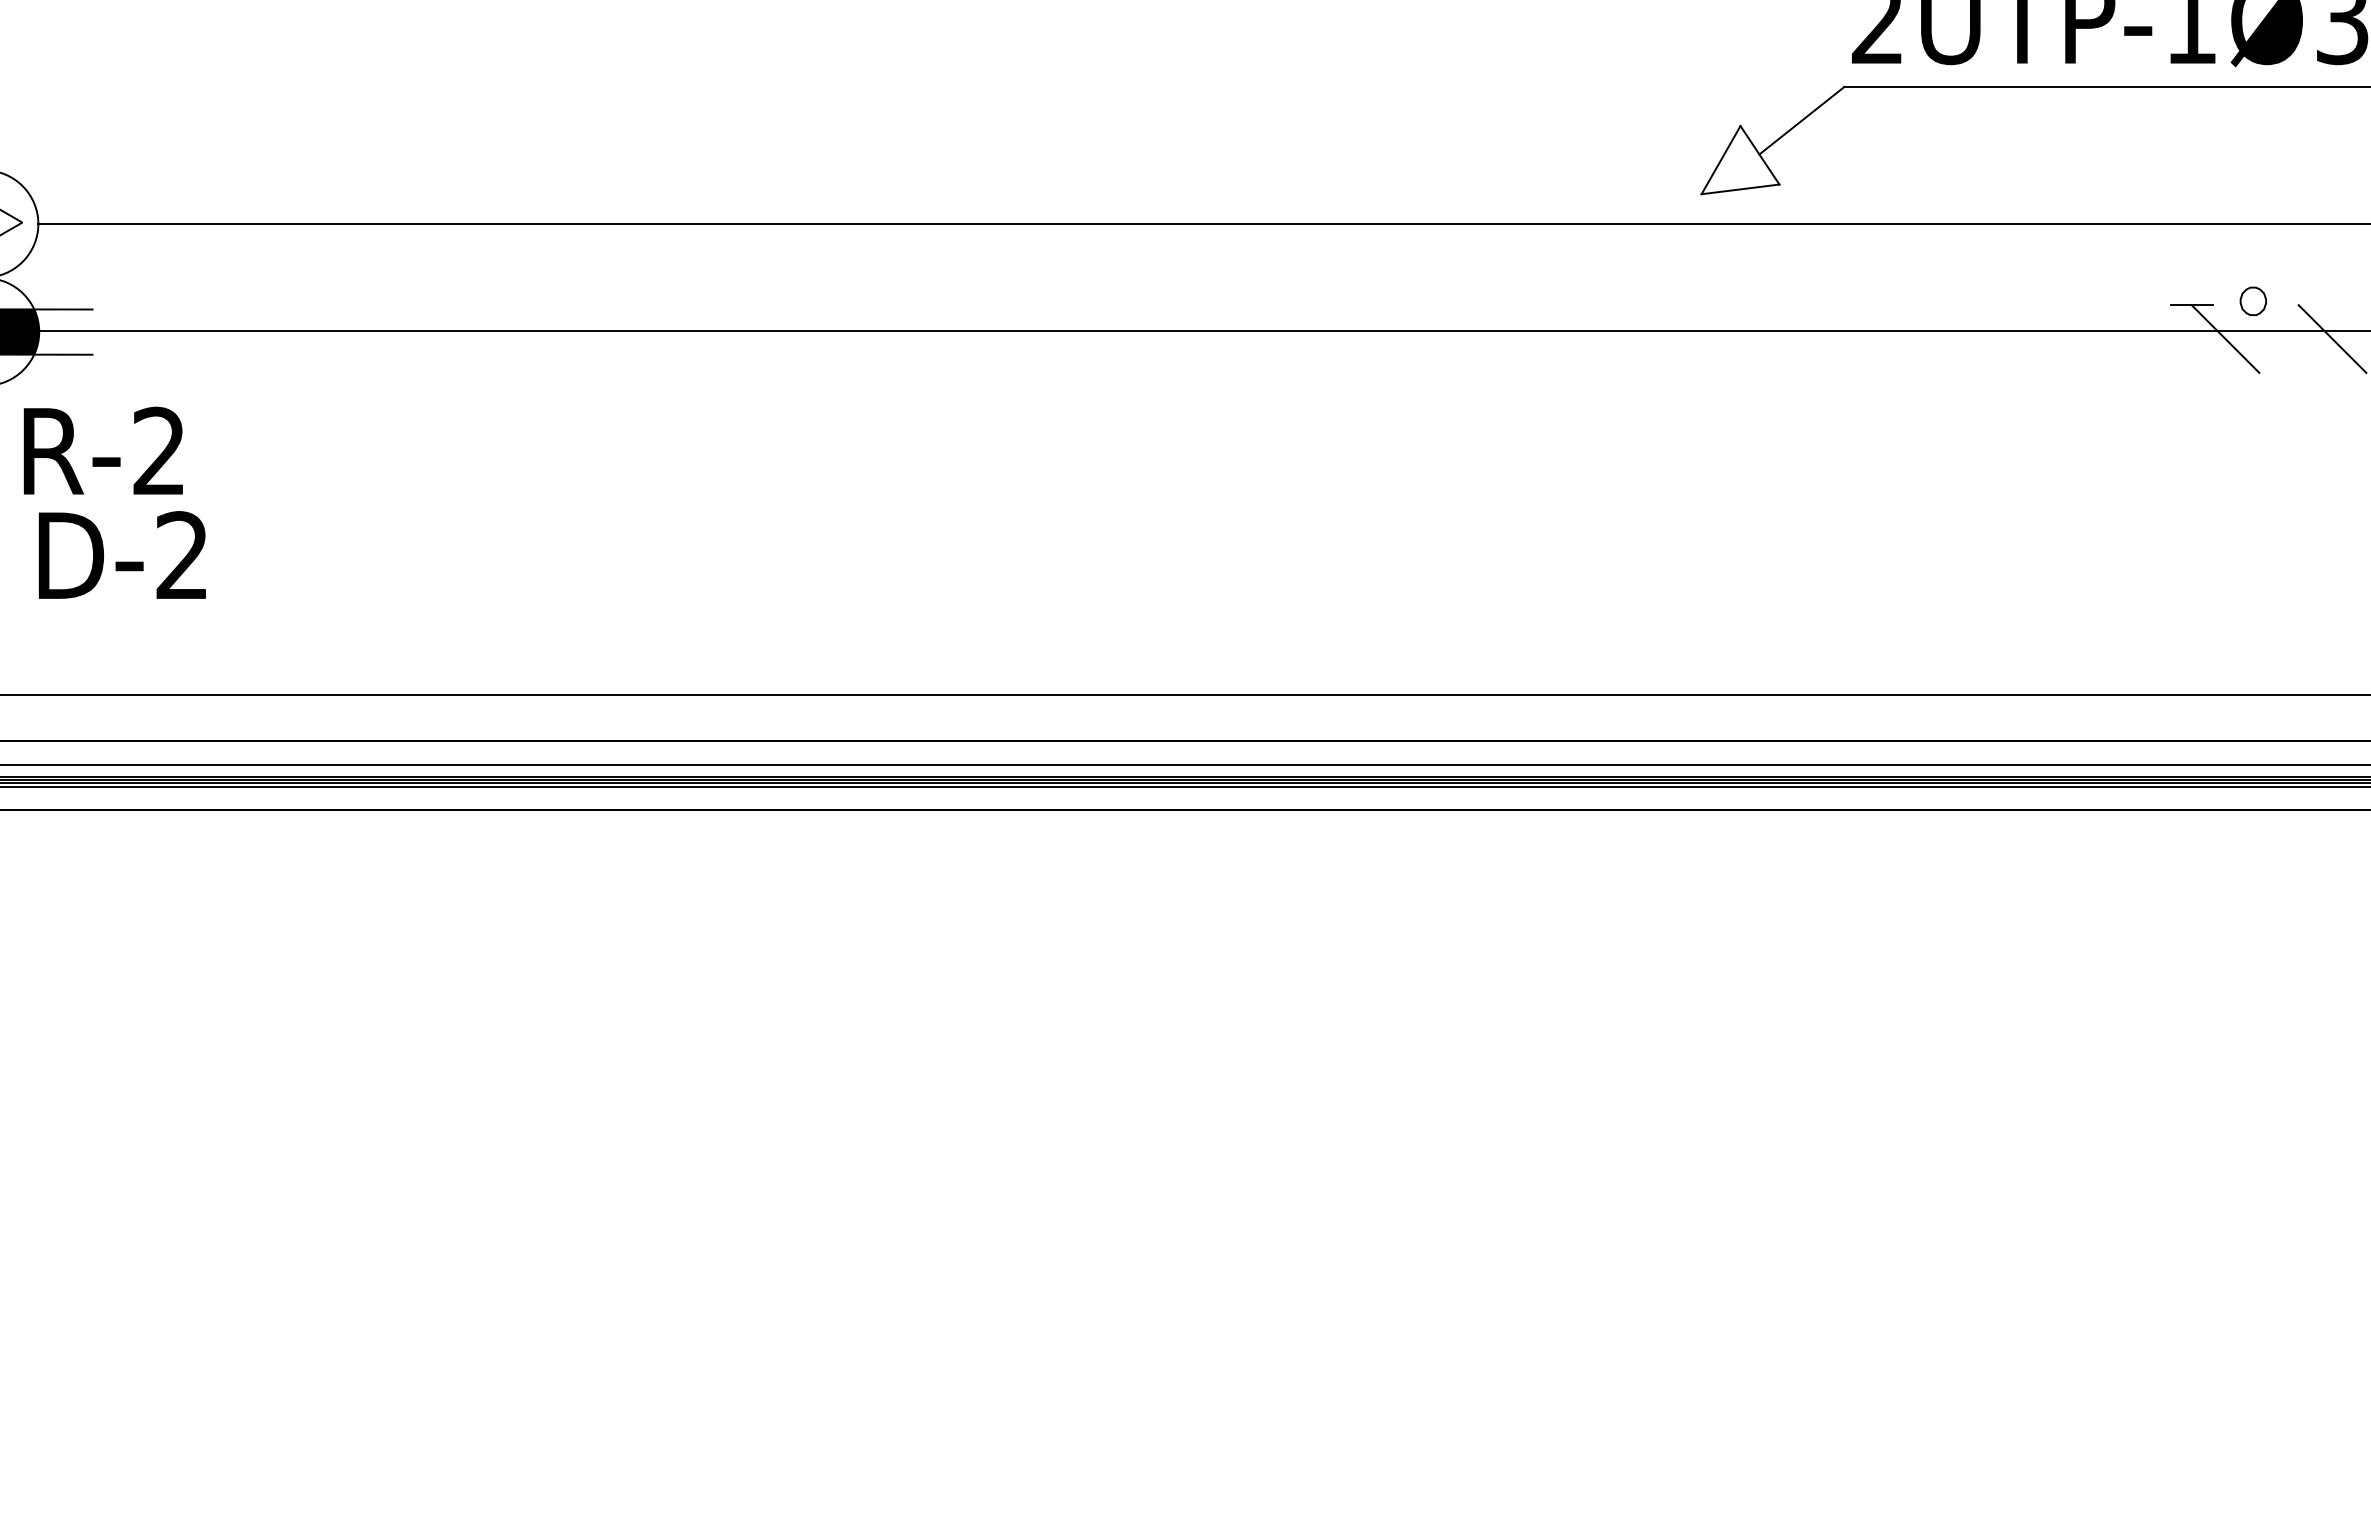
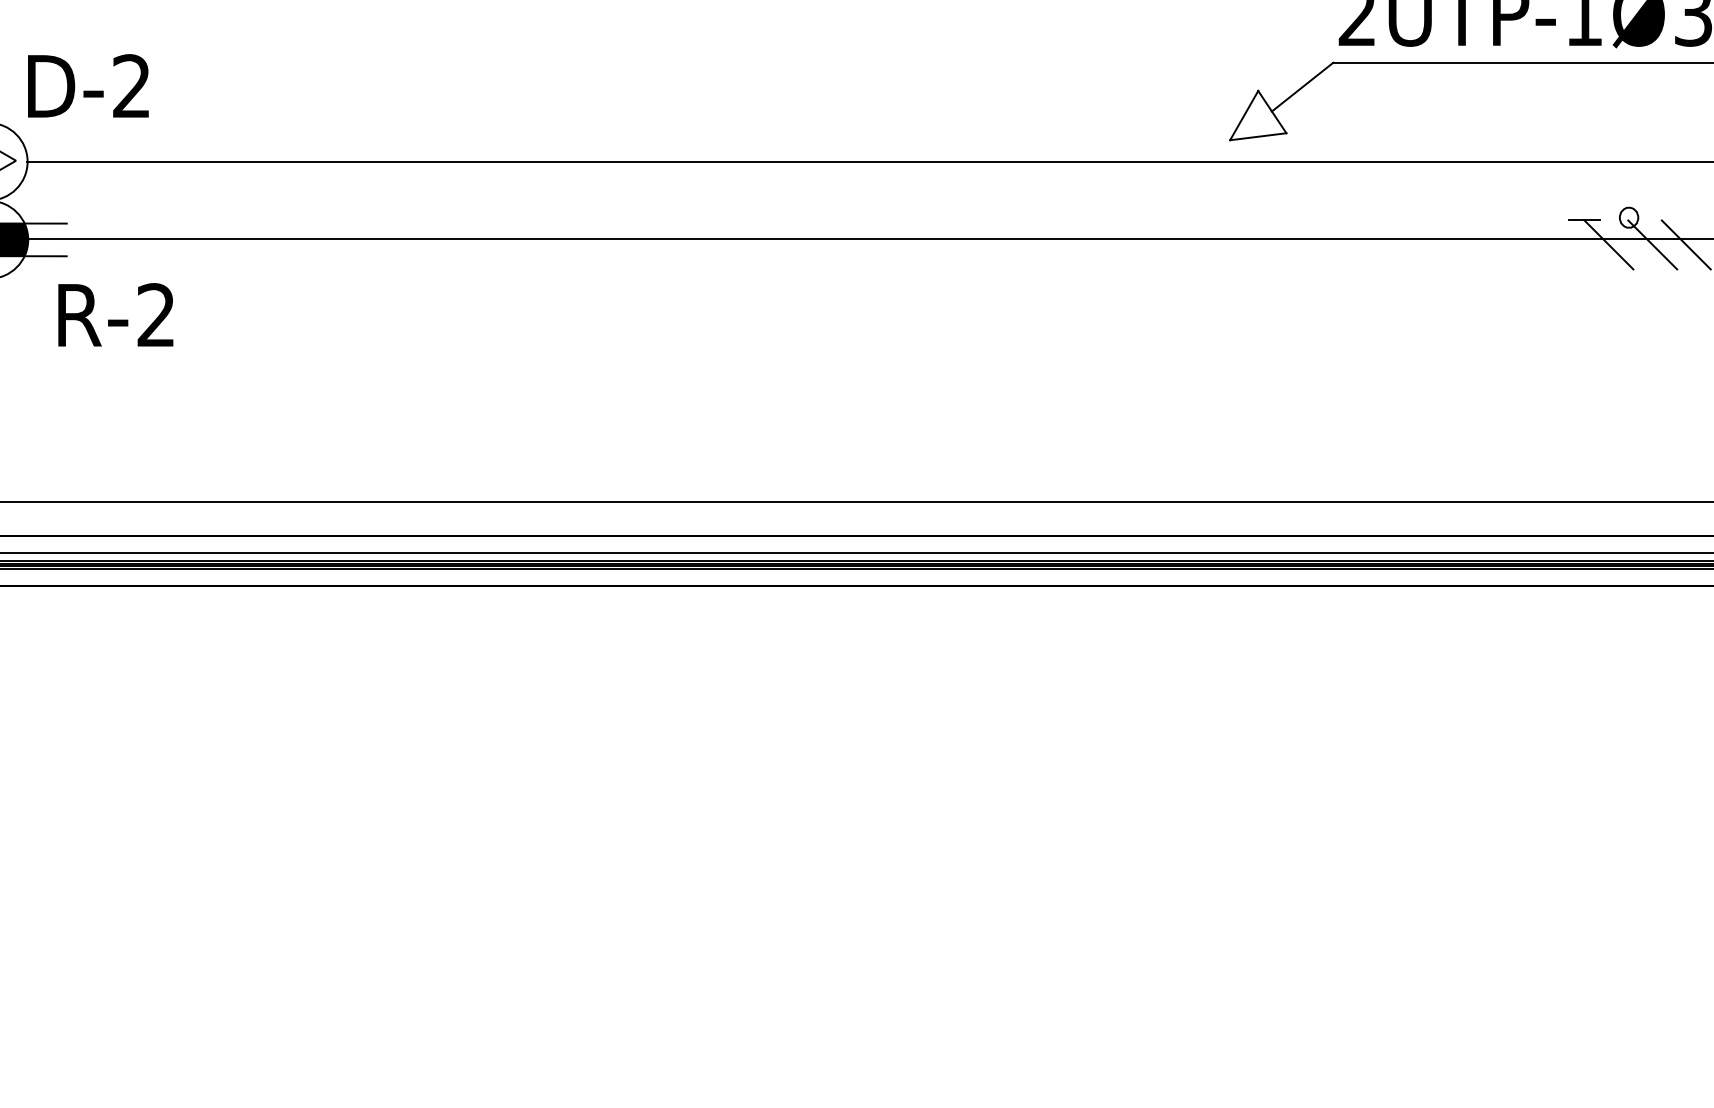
line: (2285, 338) -> (1652, 244), added
text: (102, 450) -> (115, 314), moved
text: (122, 554) -> (88, 85), moved

